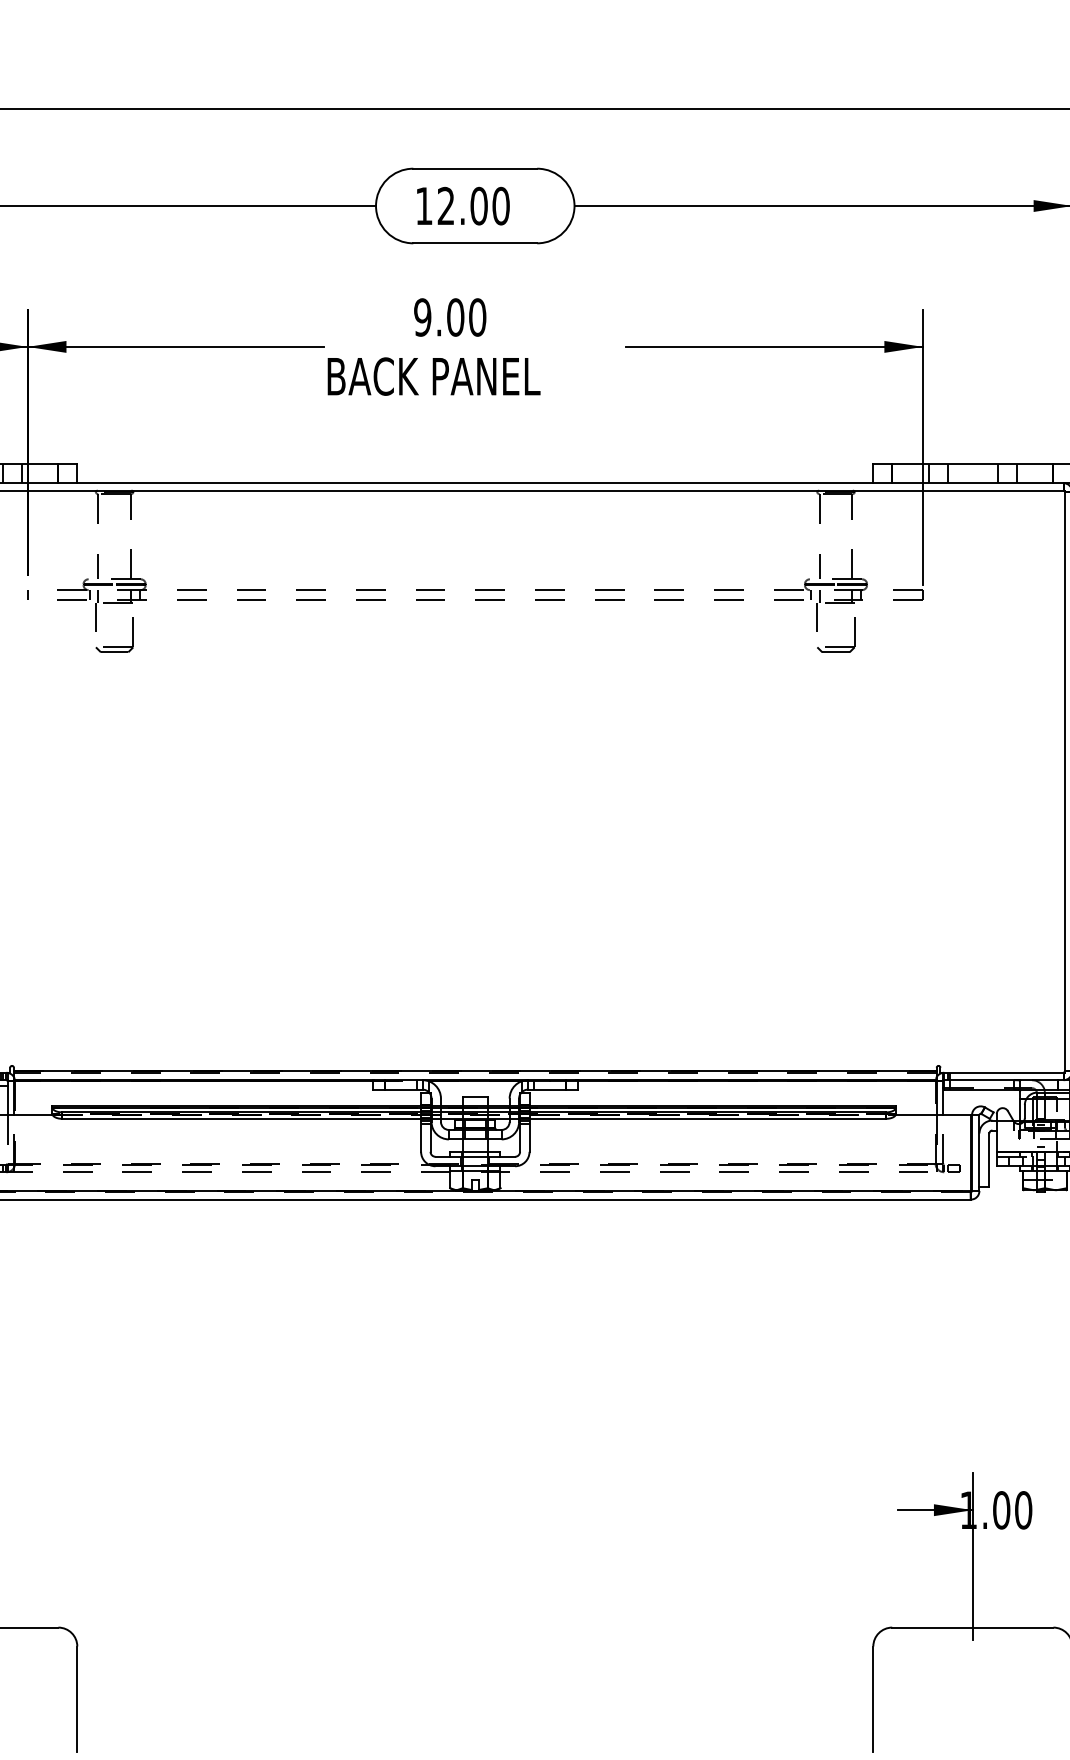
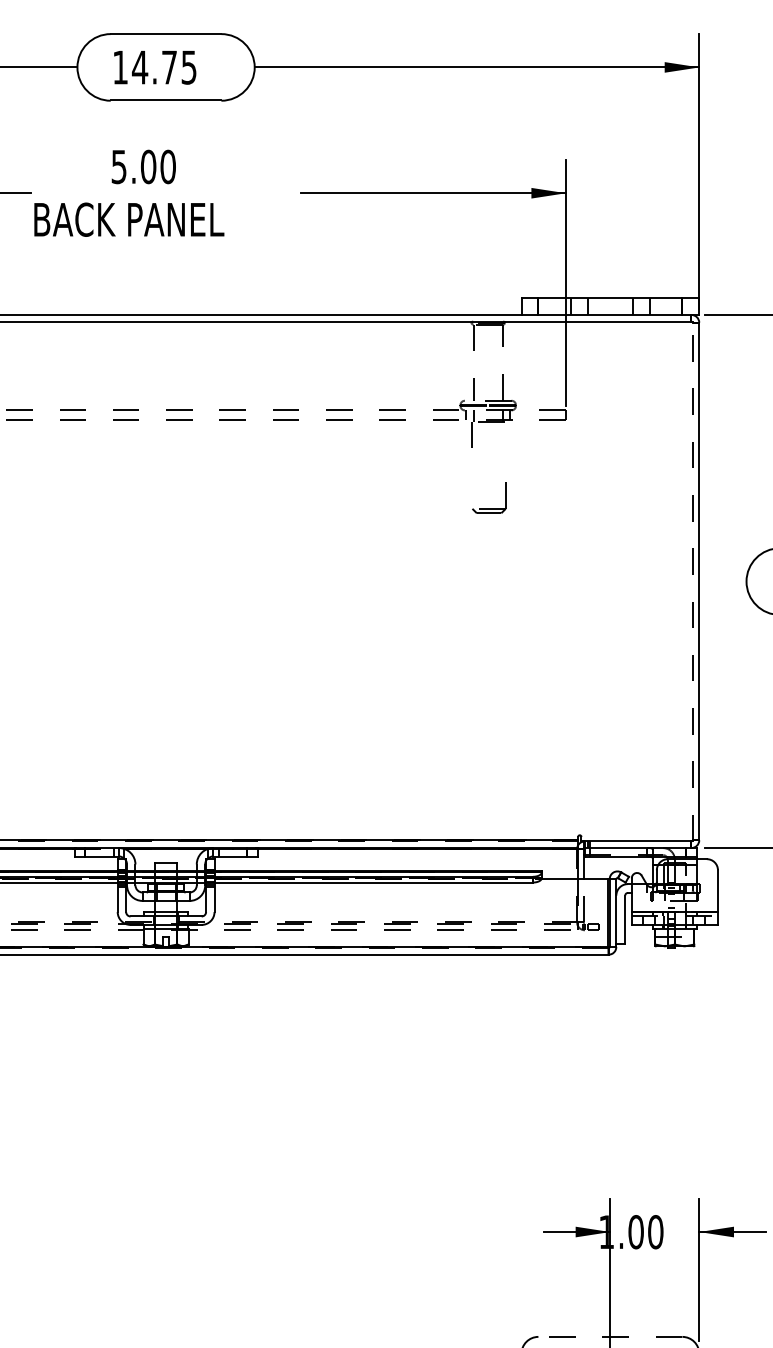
text: (473, 205) -> (164, 66), 12.00 -> 14.75
text: (422, 317) -> (118, 166), 9.00 -> 5.00
part: (836, 646) -> (489, 508), moved
line: (1064, 781) -> (692, 581), solid -> dashed
line: (972, 1627) -> (610, 1336), solid -> dashed

